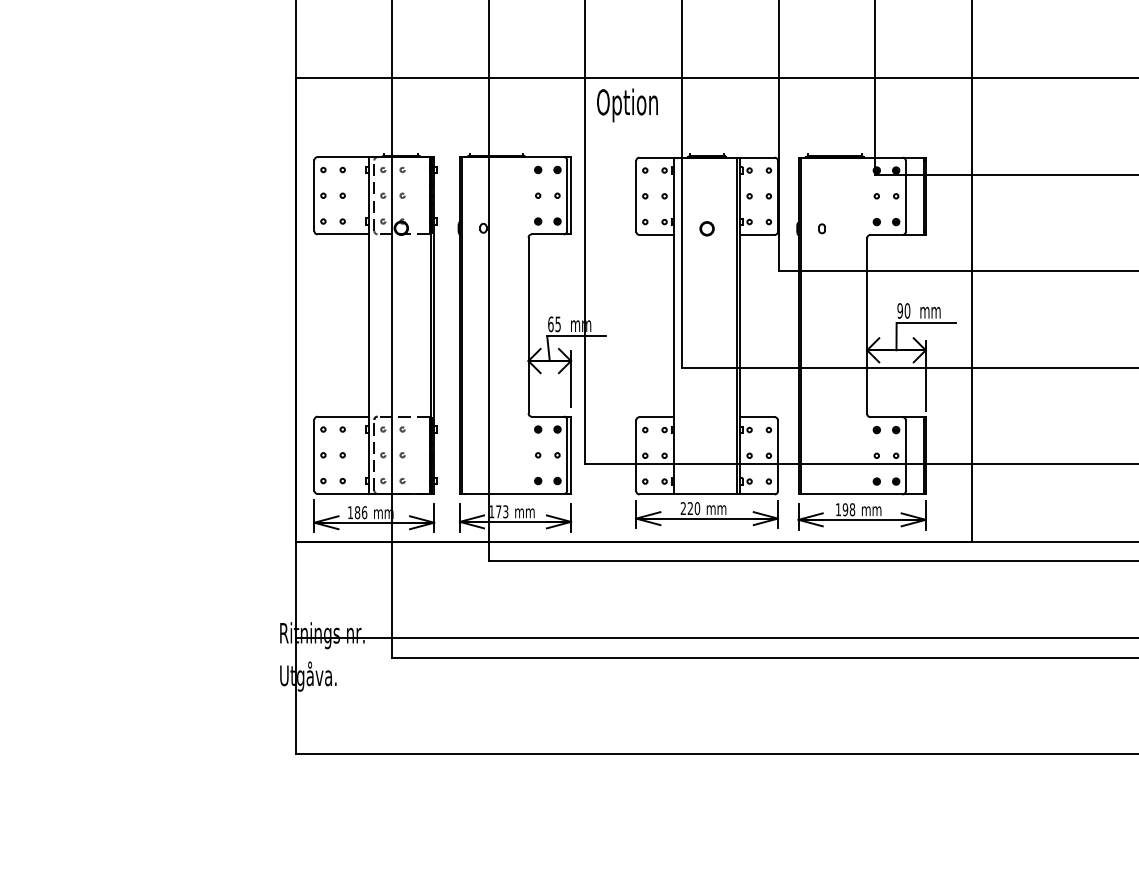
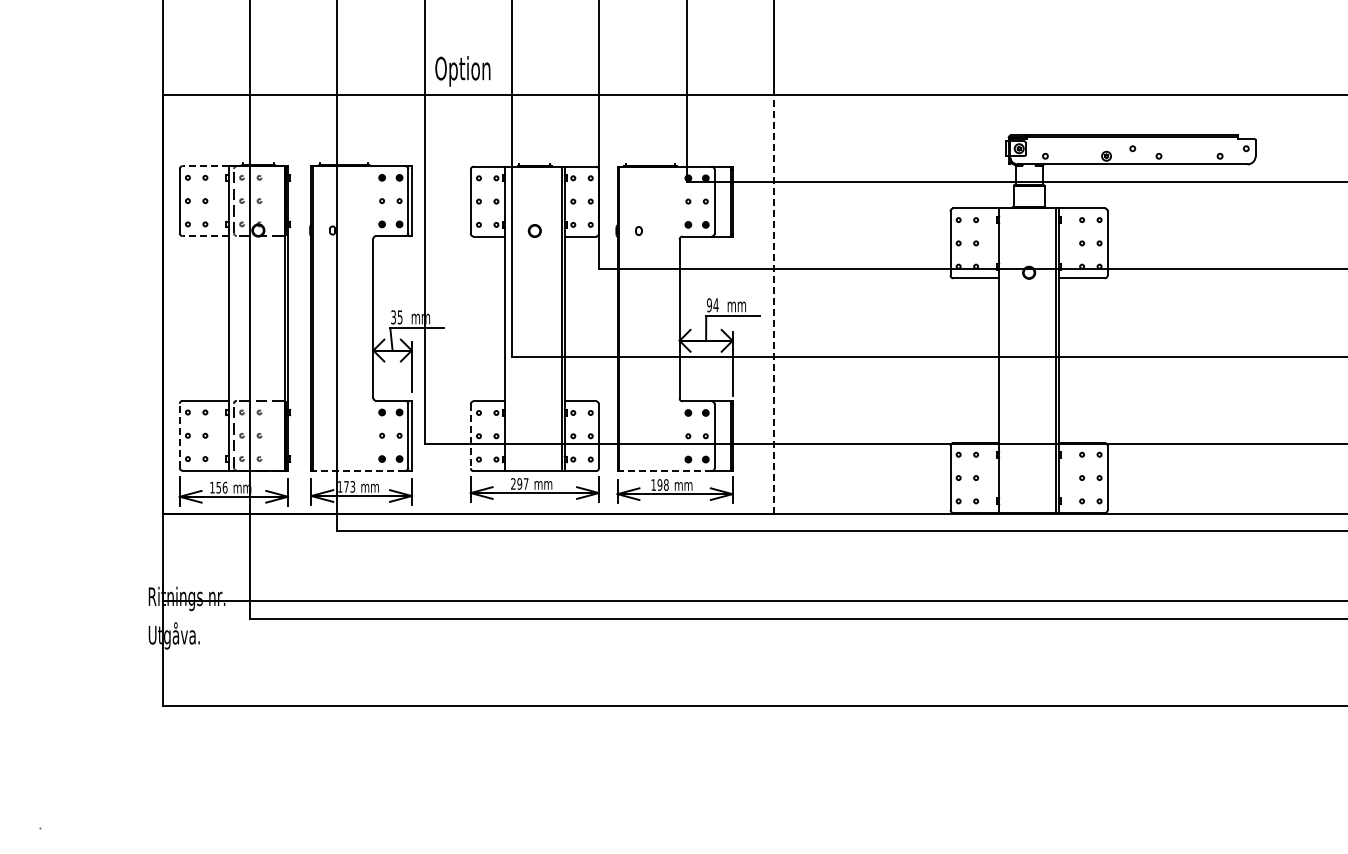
text: (627, 105) -> (462, 71), moved
line: (342, 157) -> (205, 166), solid -> dashed
line: (342, 234) -> (205, 236), solid -> dashed
line: (972, 310) -> (774, 304), solid -> dashed
text: (906, 311) -> (715, 305), 90 -> 94
text: (550, 324) -> (393, 317), 65 -> 35
line: (314, 454) -> (179, 435), solid -> dashed
line: (635, 456) -> (470, 436), solid -> dashed
line: (514, 493) -> (360, 470), solid -> dashed
line: (852, 494) -> (666, 471), solid -> dashed
text: (693, 508) -> (522, 483), 220 -> 297
text: (357, 512) -> (218, 487), 186 -> 156

